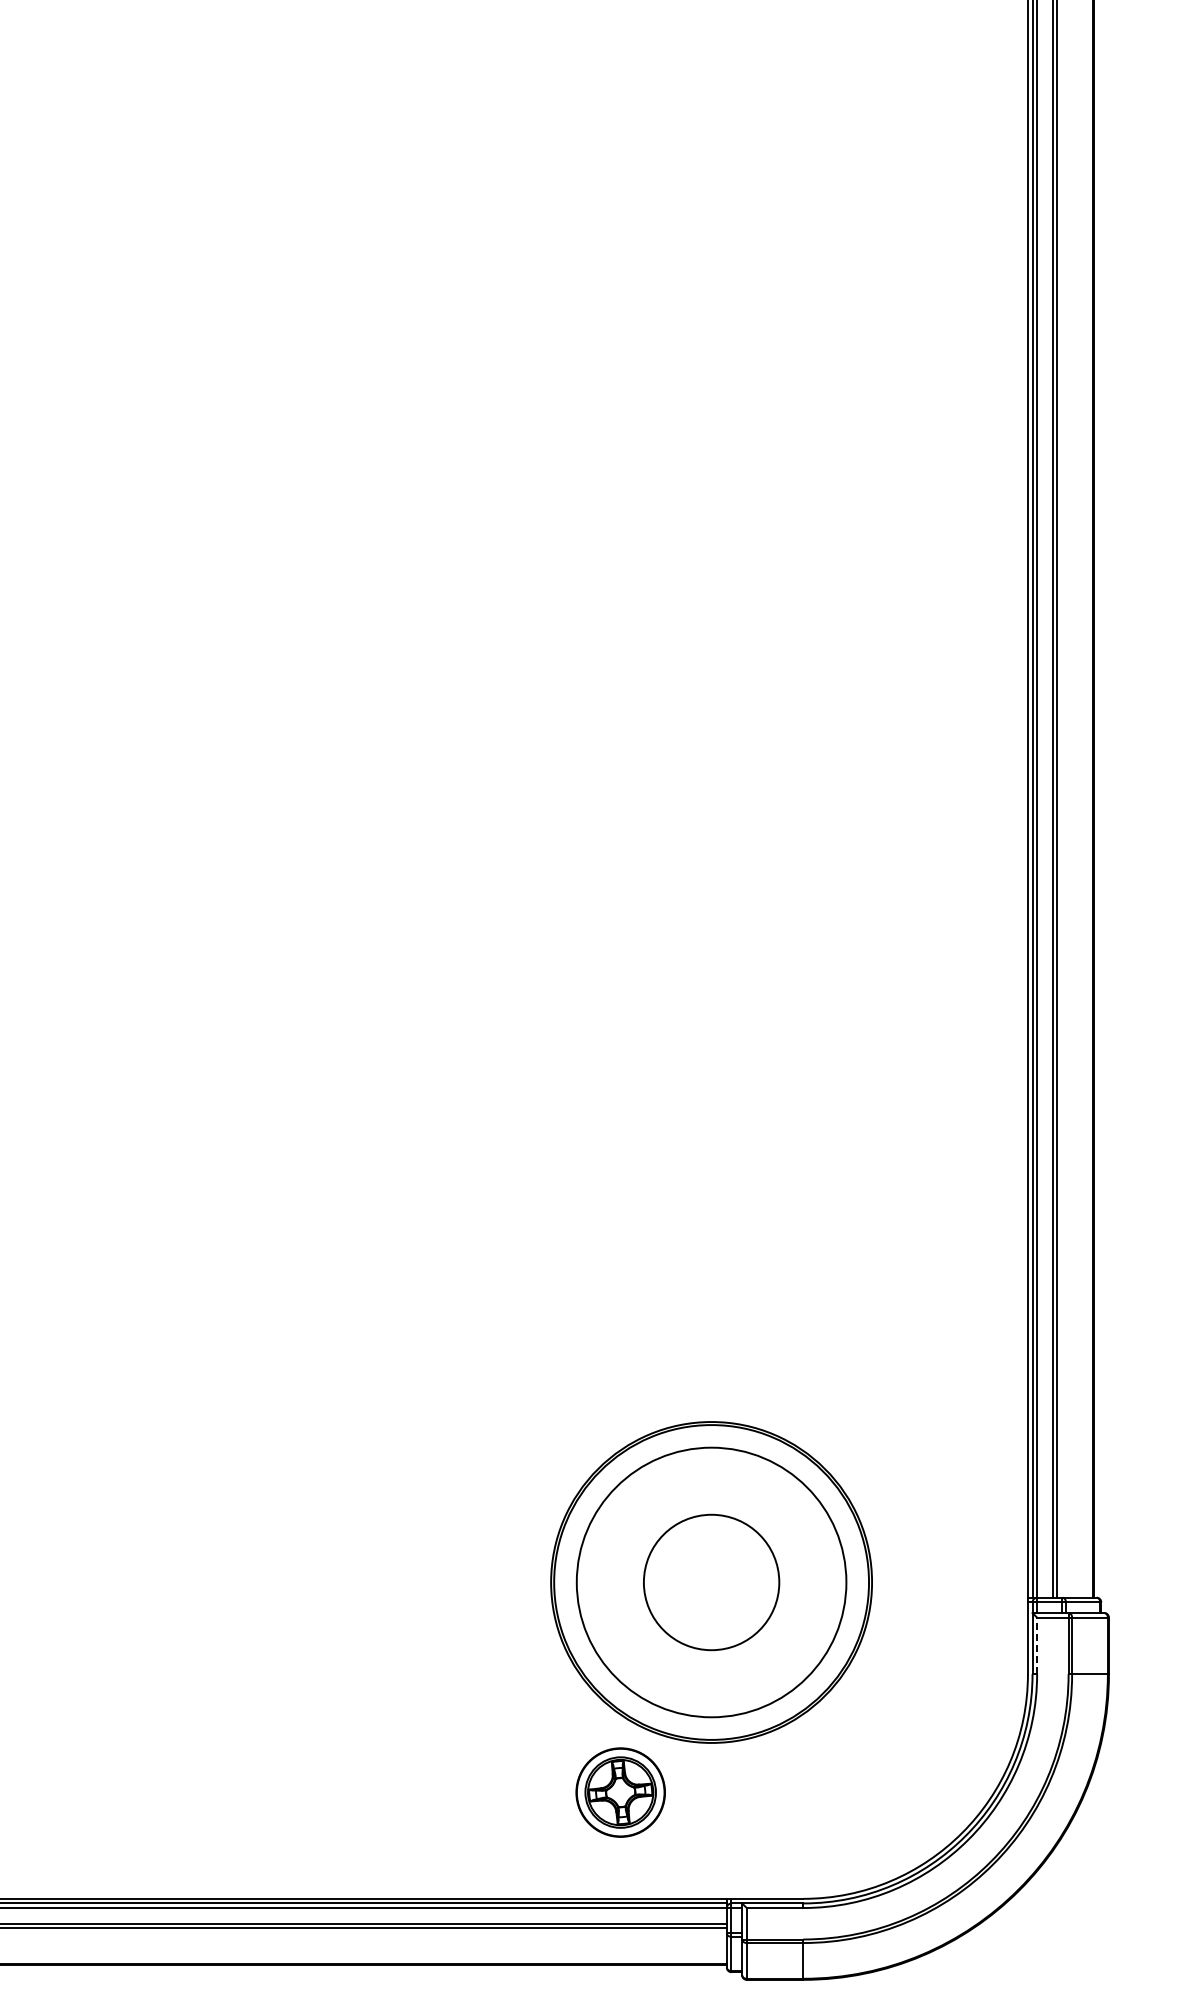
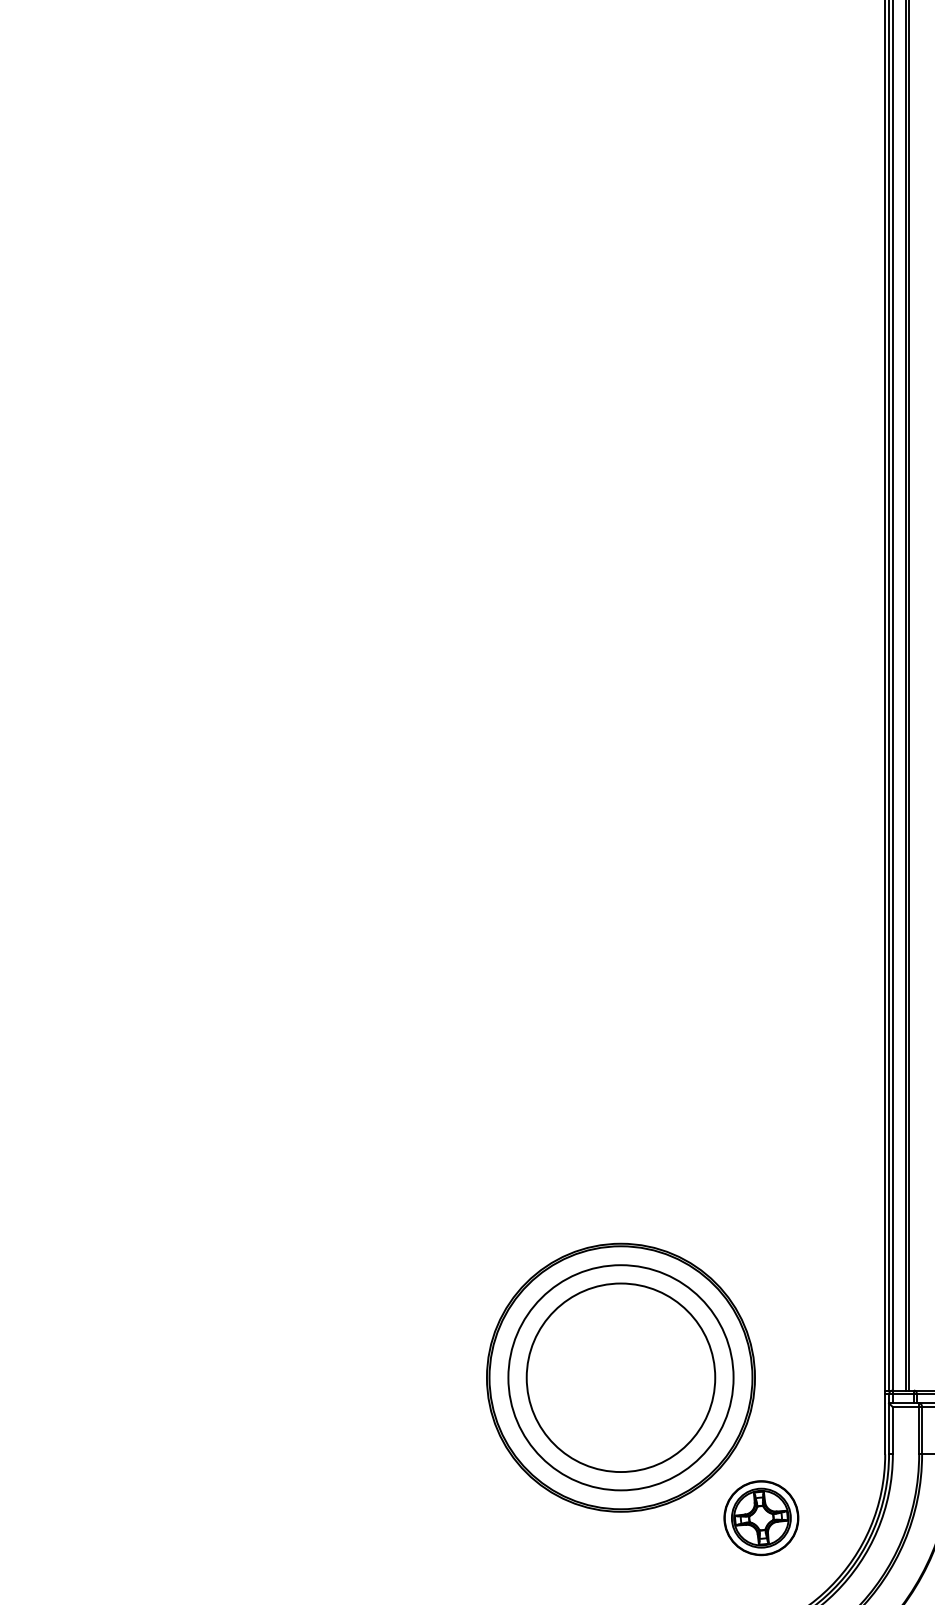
circle: (711, 1582) -> (620, 1377), size x1.67
line: (1037, 1645) -> (893, 1430), dashed -> solid
part: (620, 1792) -> (761, 1518), moved

